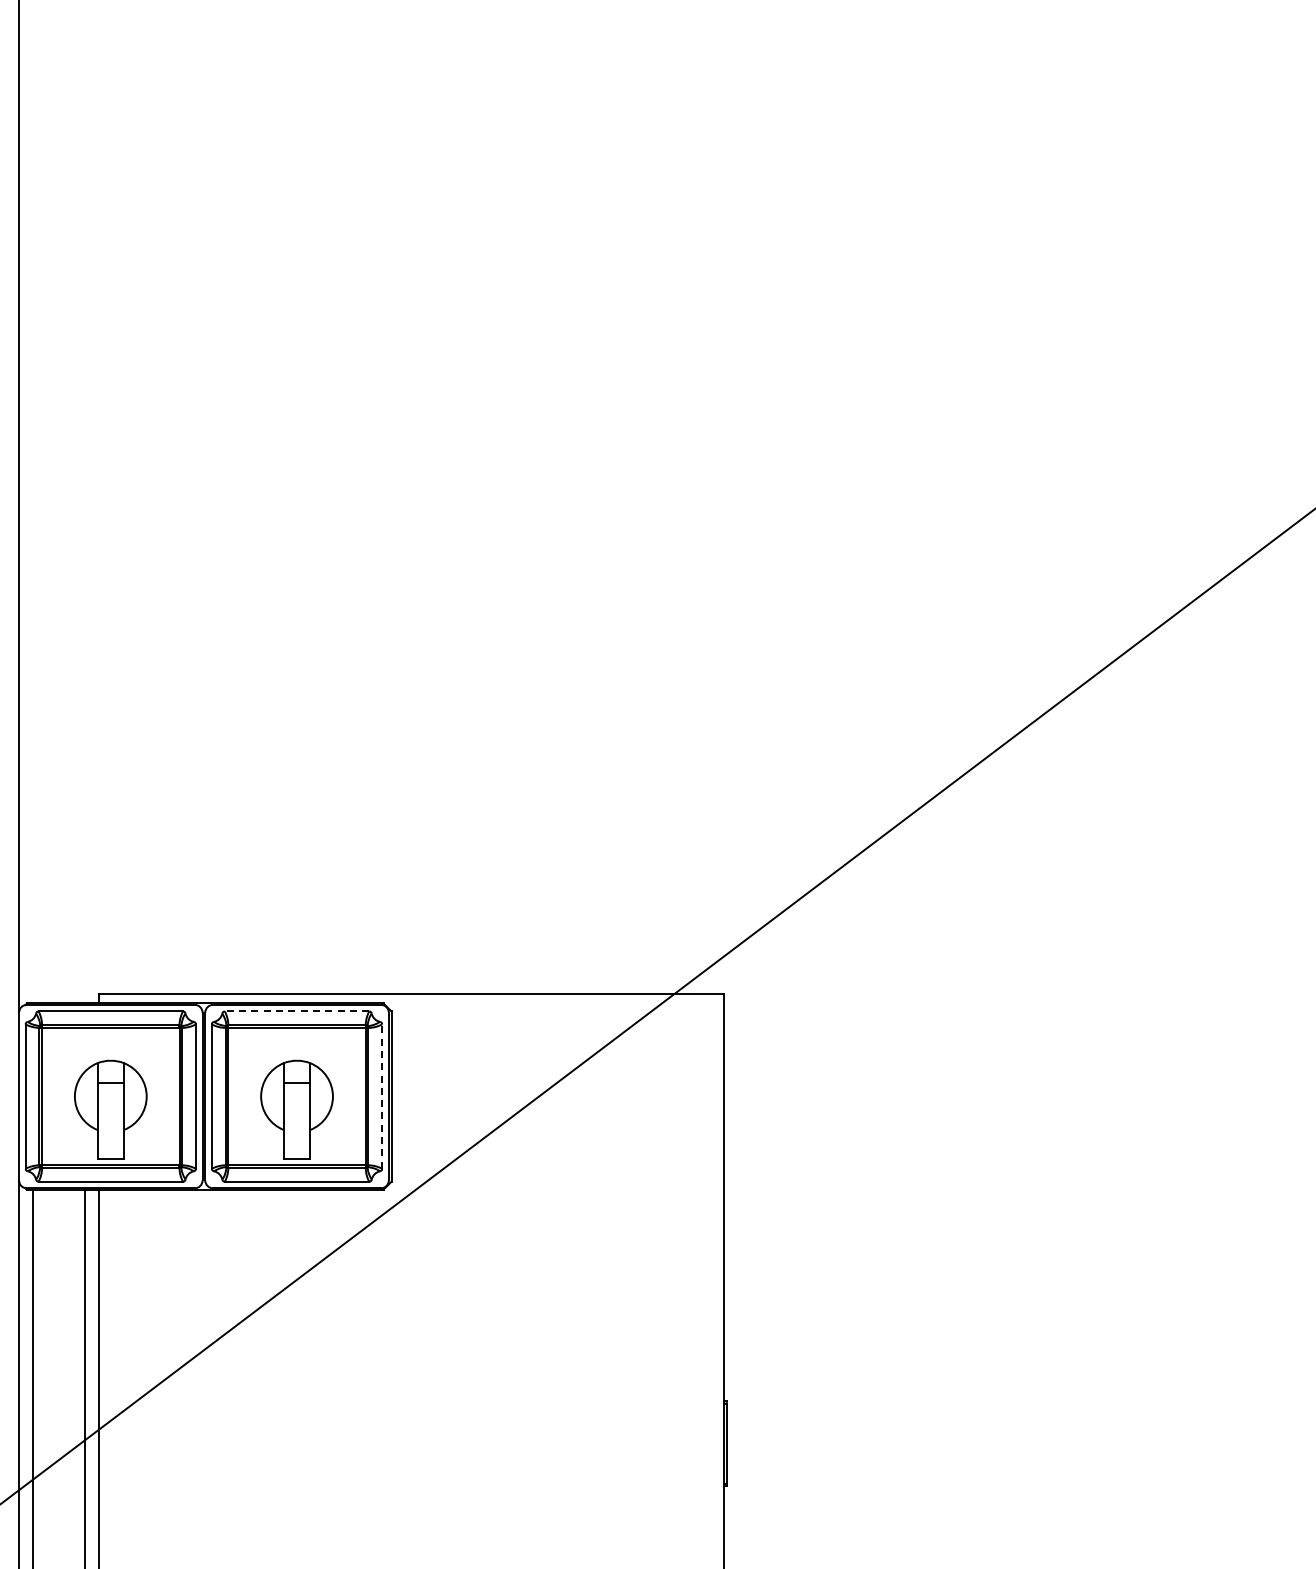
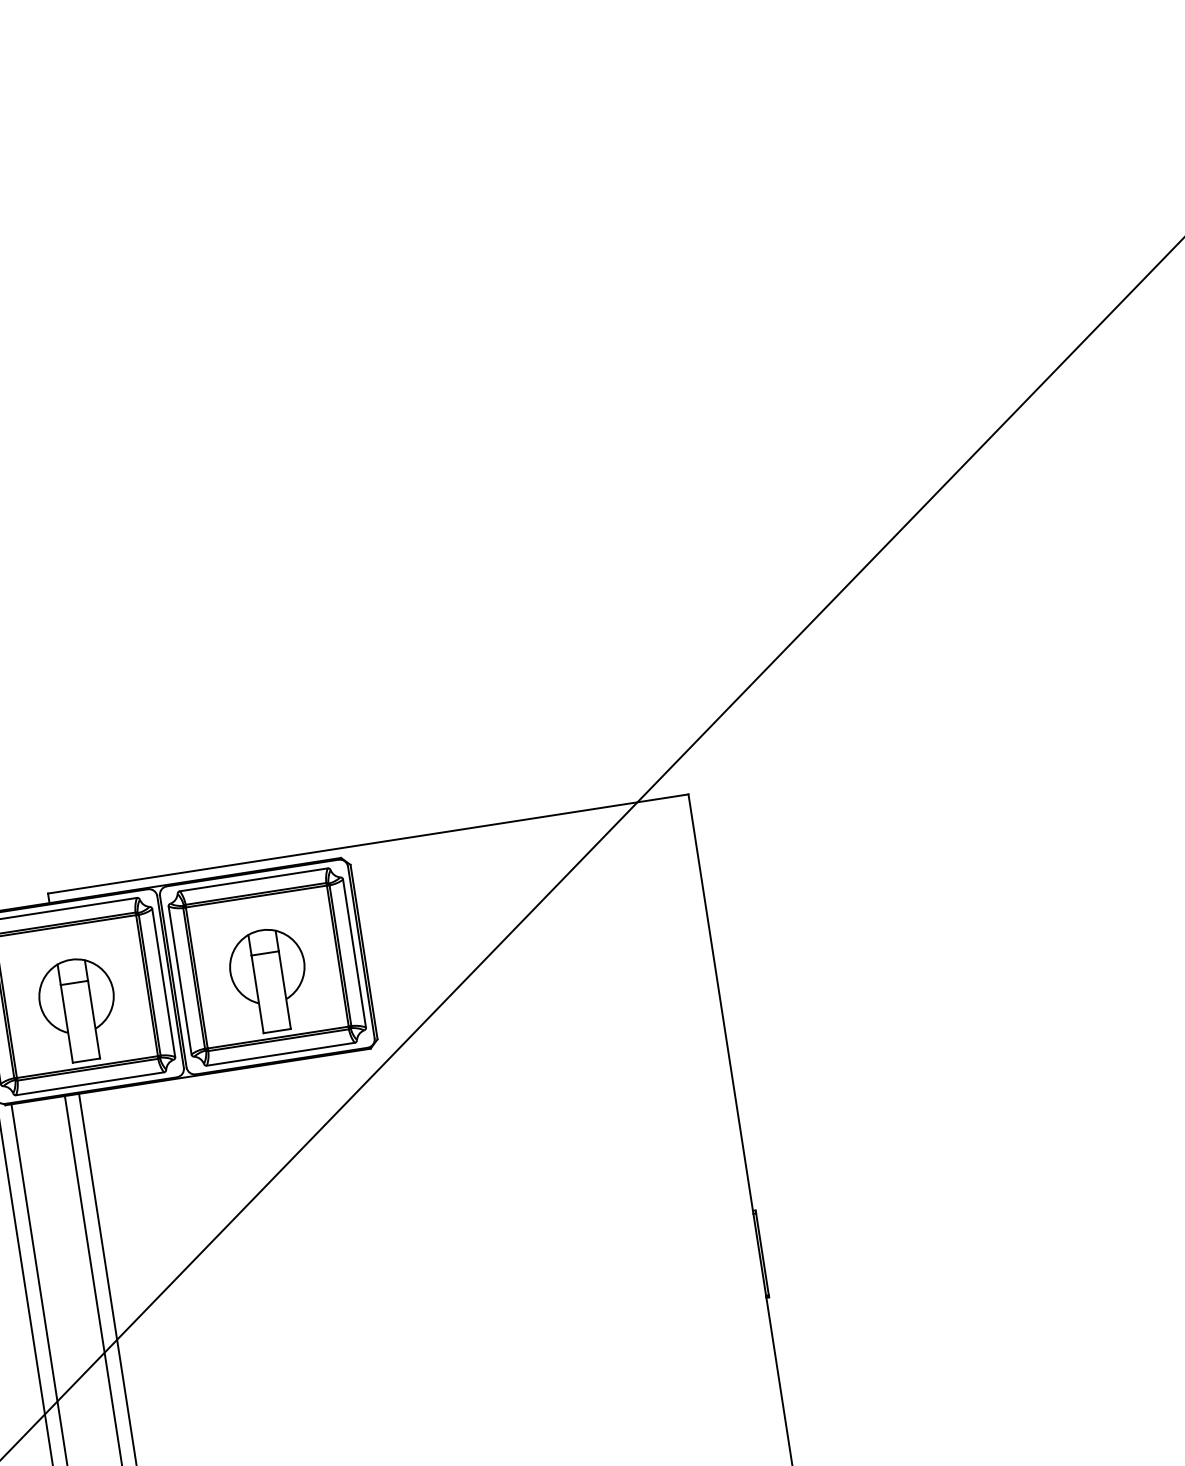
line: (296, 1011) -> (253, 879), dashed -> solid
line: (382, 1096) -> (354, 953), dashed -> solid

